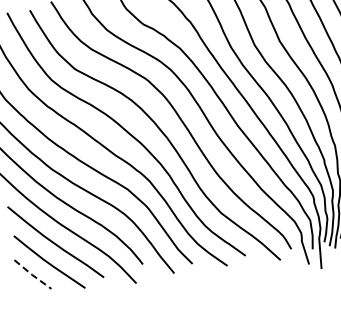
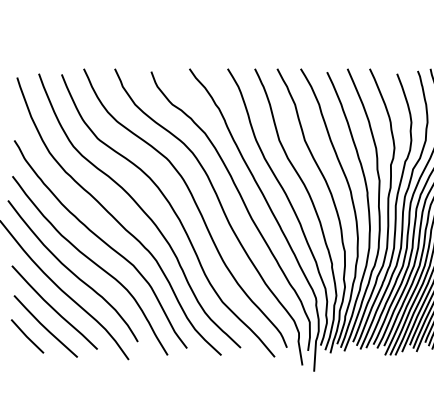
line: (31, 274) -> (26, 336), dashed -> solid

